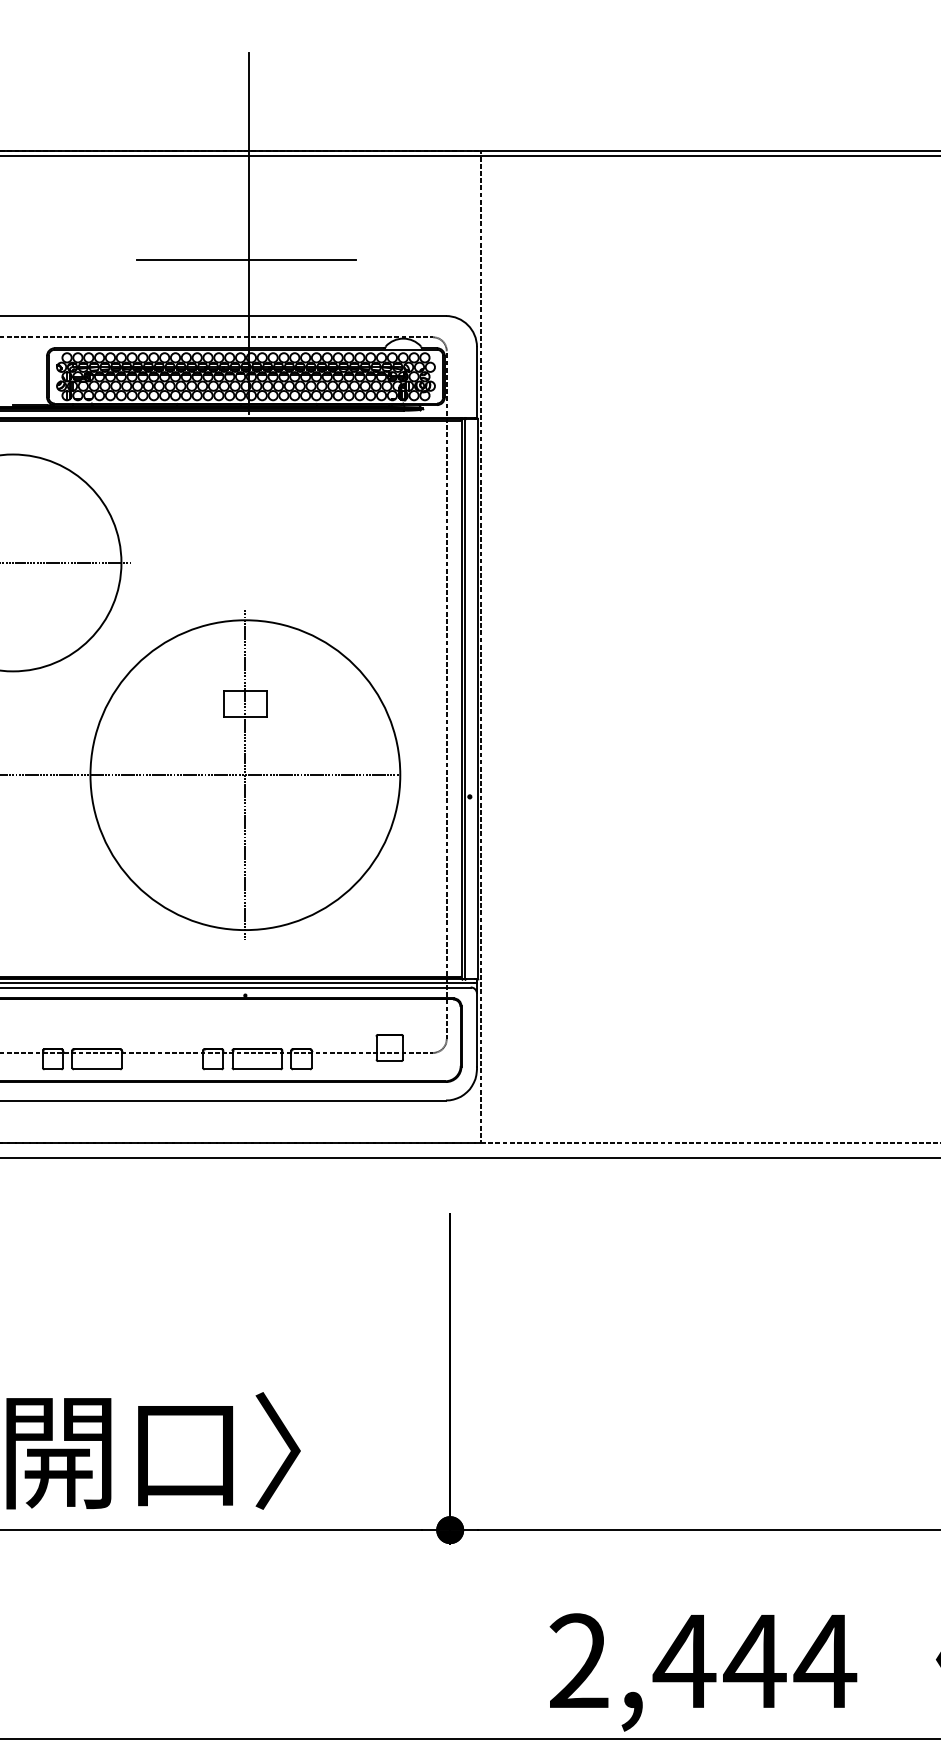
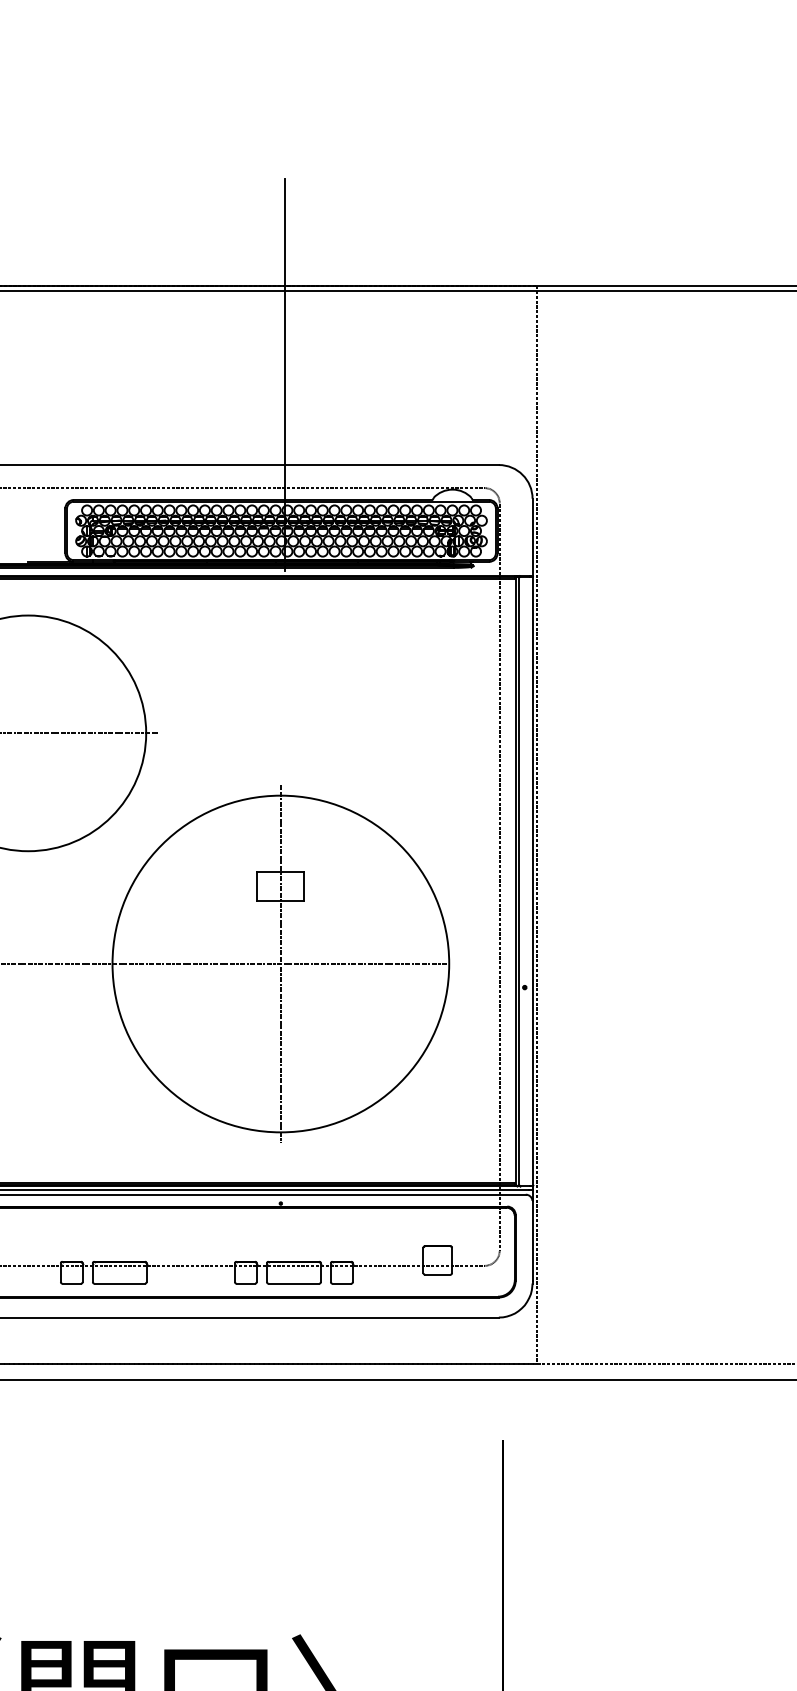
line: (246, 259) -> (282, 403), removed

